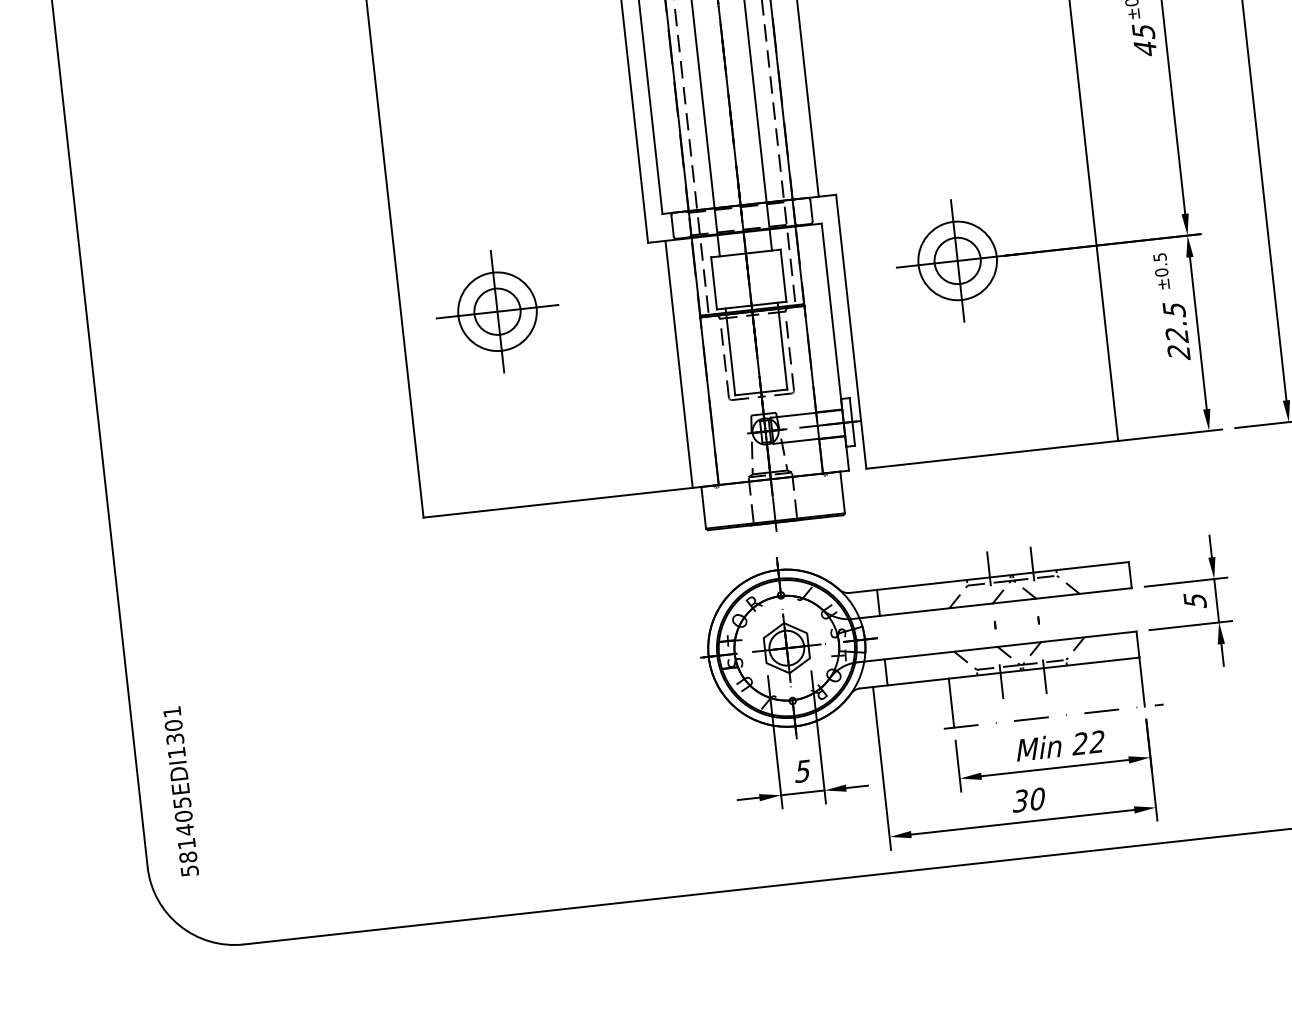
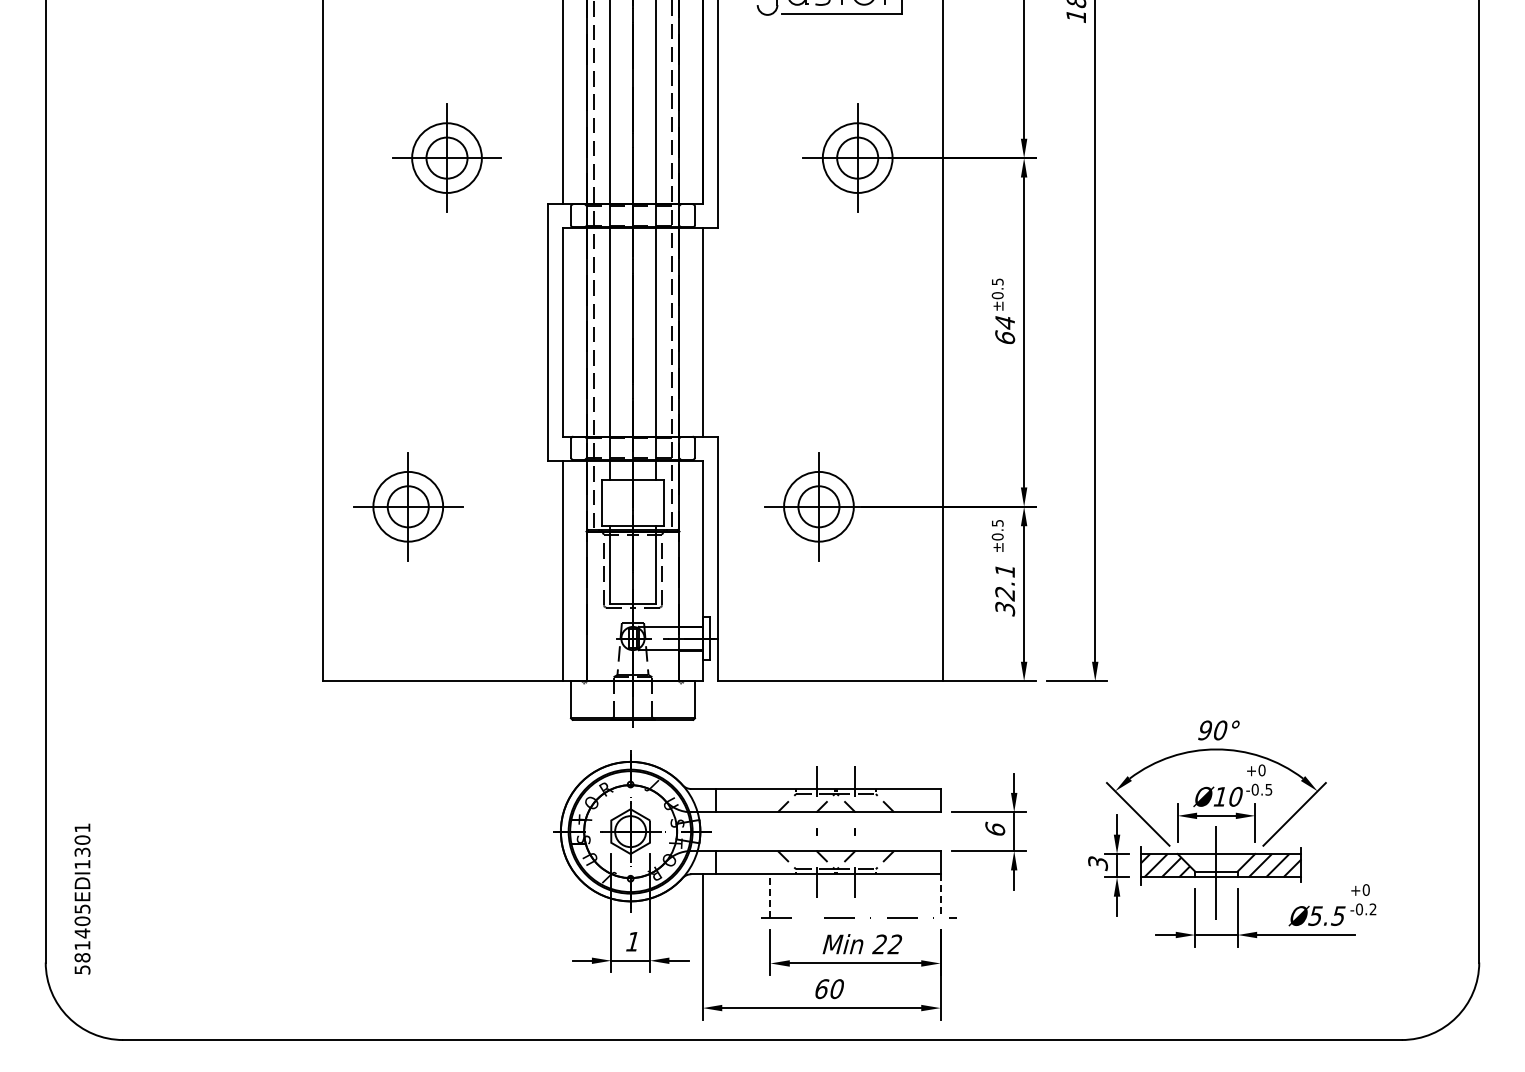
text: (1144, 40) -> (1005, 330), 45 -> 64
text: (1177, 331) -> (1005, 590), 22.5 -> 32.1
text: (1195, 600) -> (995, 829), 5 -> 6
line: (1142, 682) -> (940, 896), solid -> dashed
line: (951, 703) -> (770, 896), solid -> dashed
text: (802, 771) -> (632, 941), 5 -> 1
text: (1020, 801) -> (821, 989), 30 -> 60

